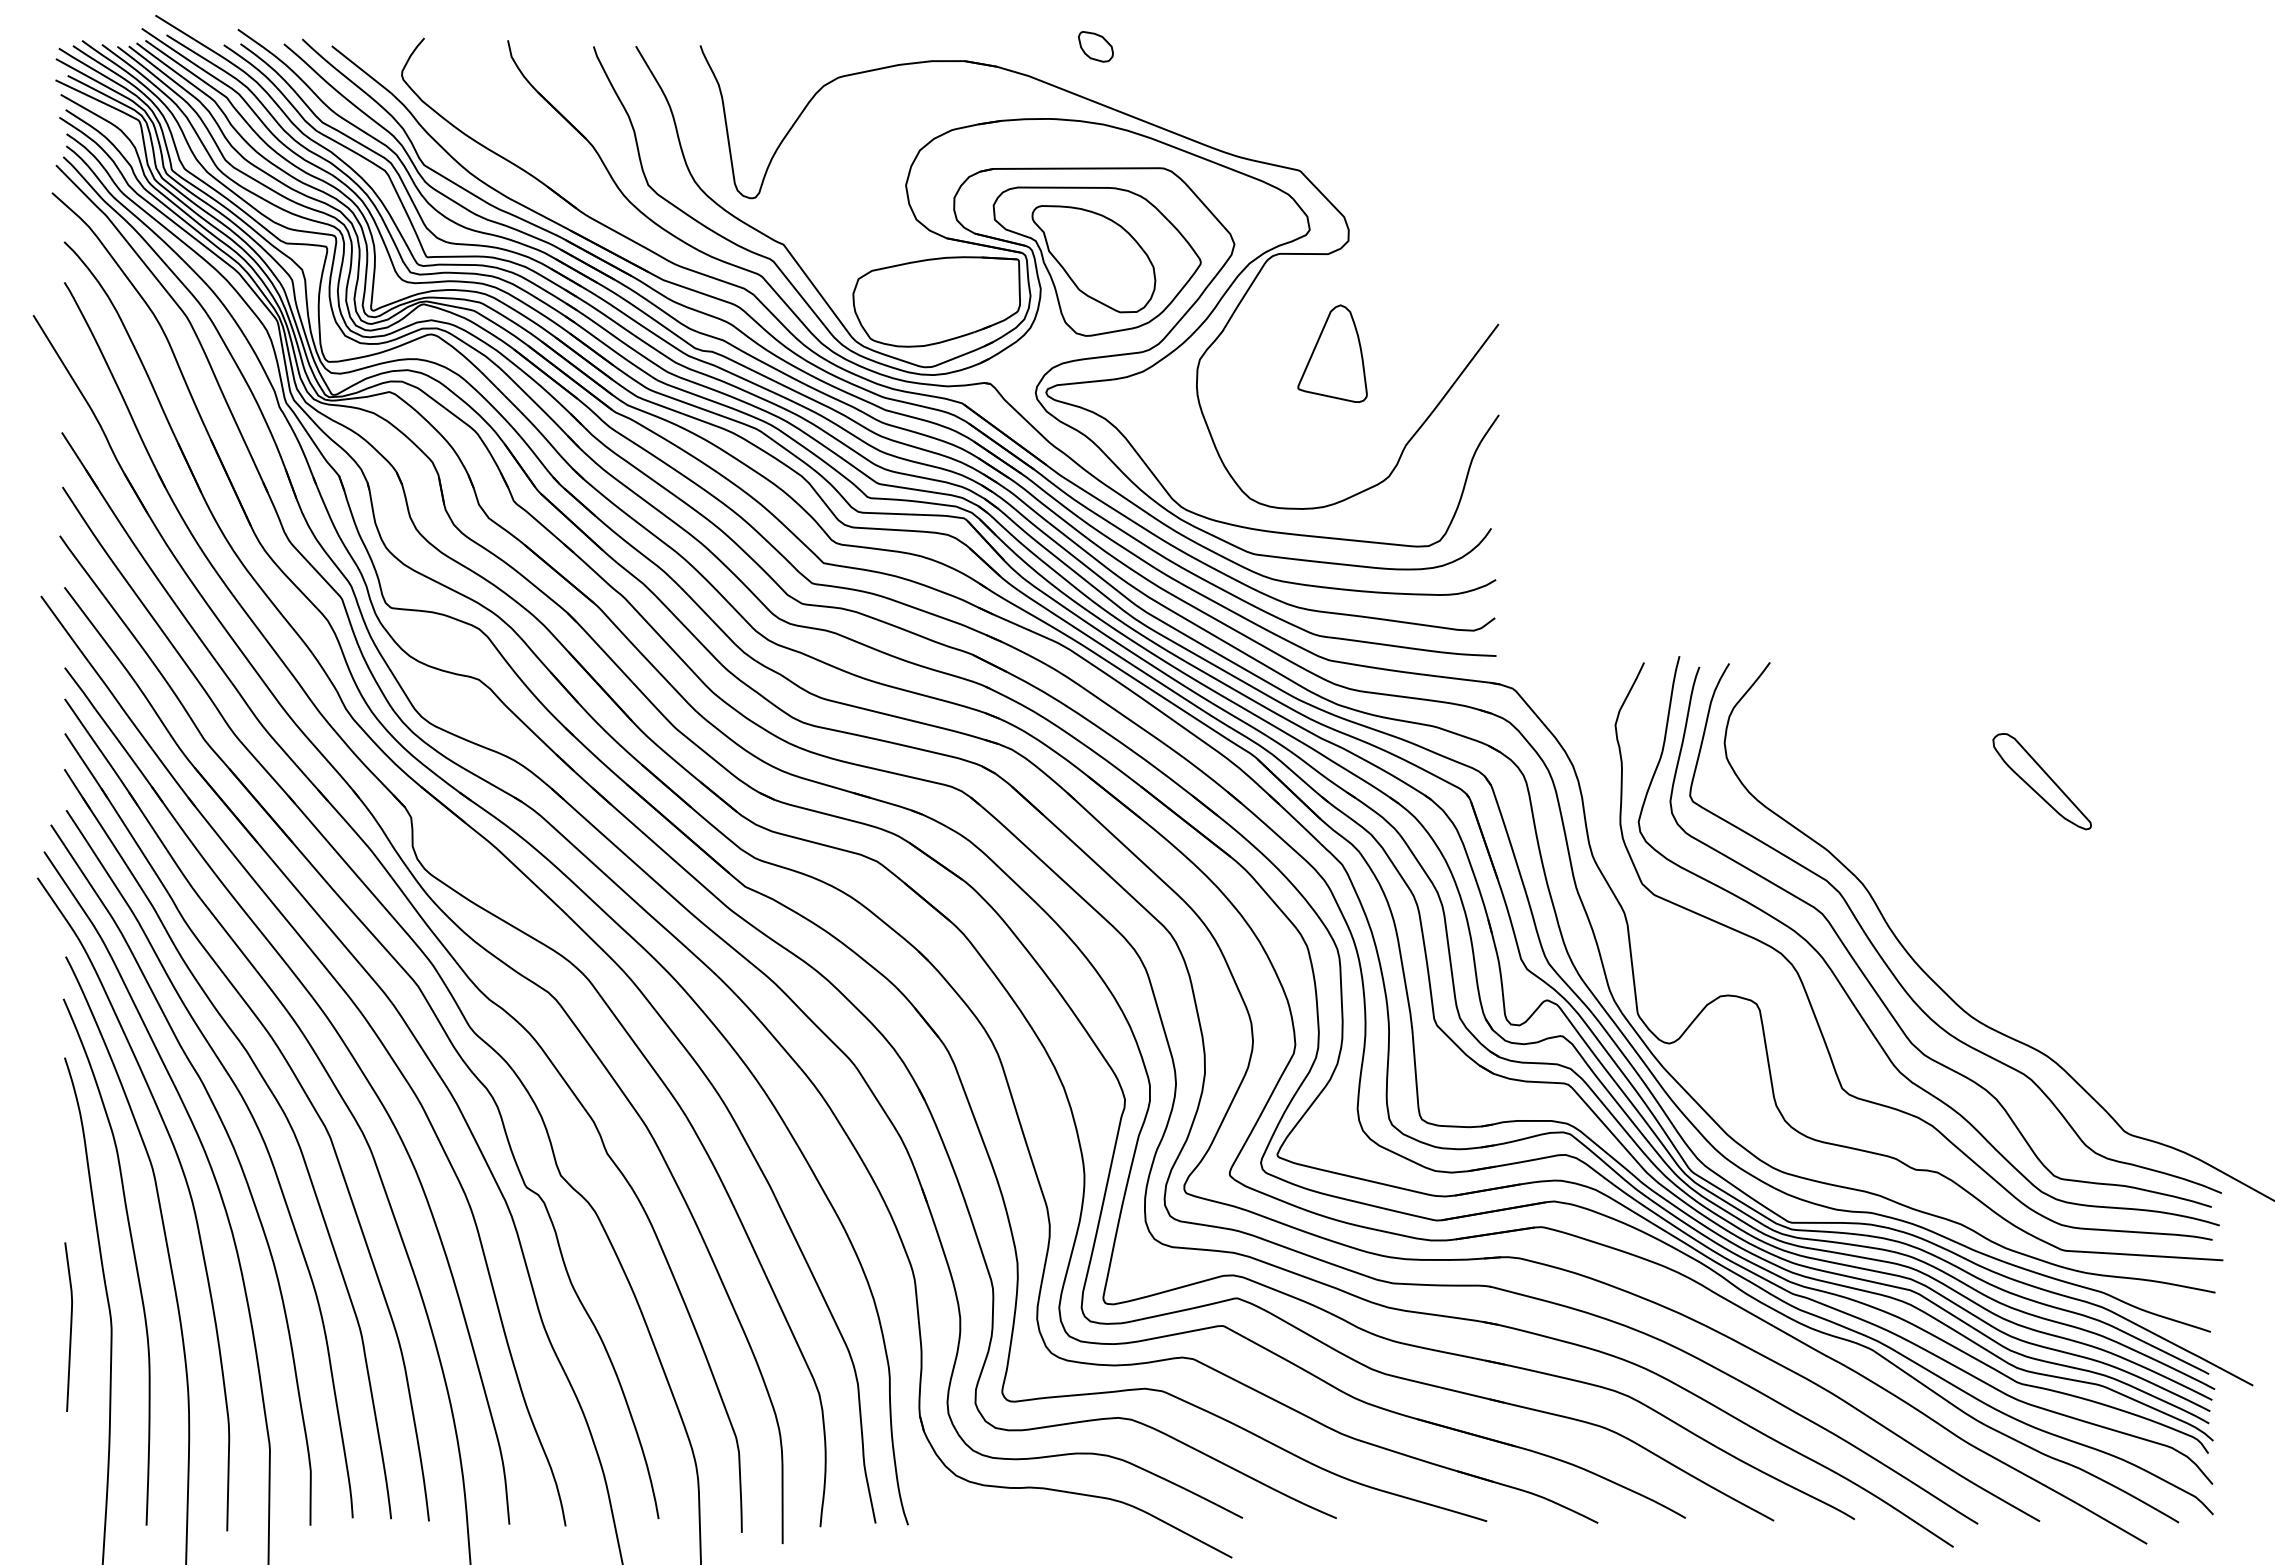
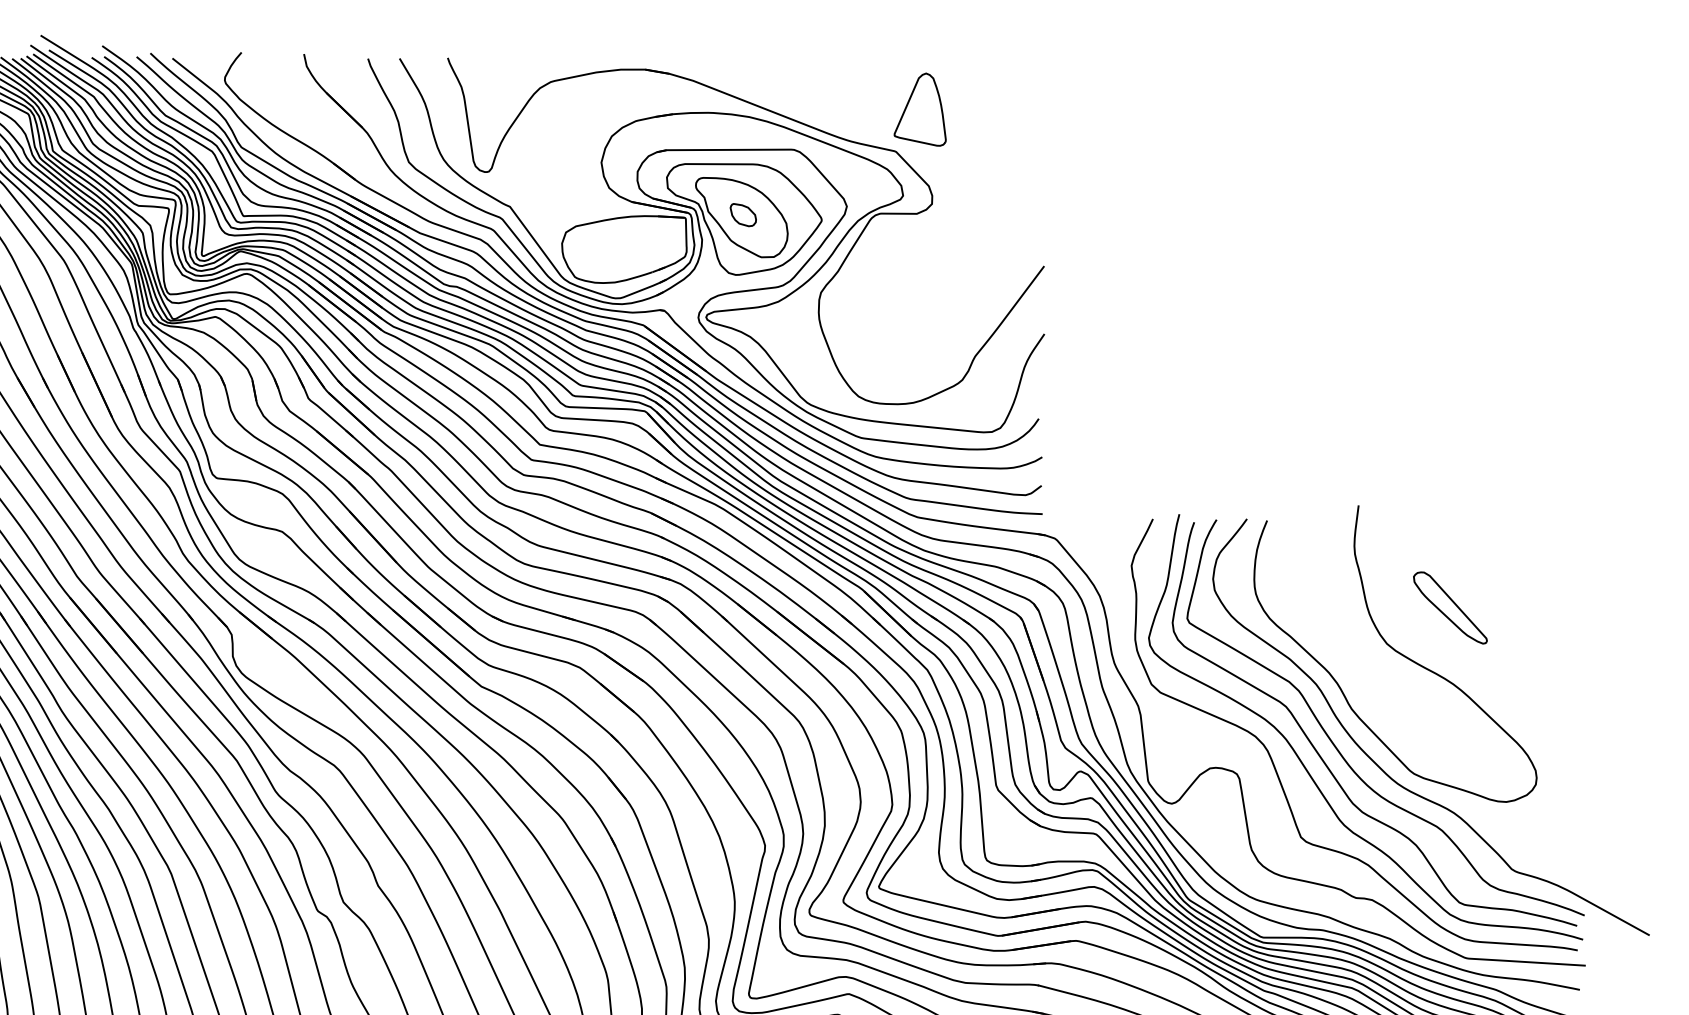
part: (1095, 46) -> (743, 214), moved
part: (1332, 353) -> (920, 109), moved
curve: (1969, 840) -> (1396, 651), added

